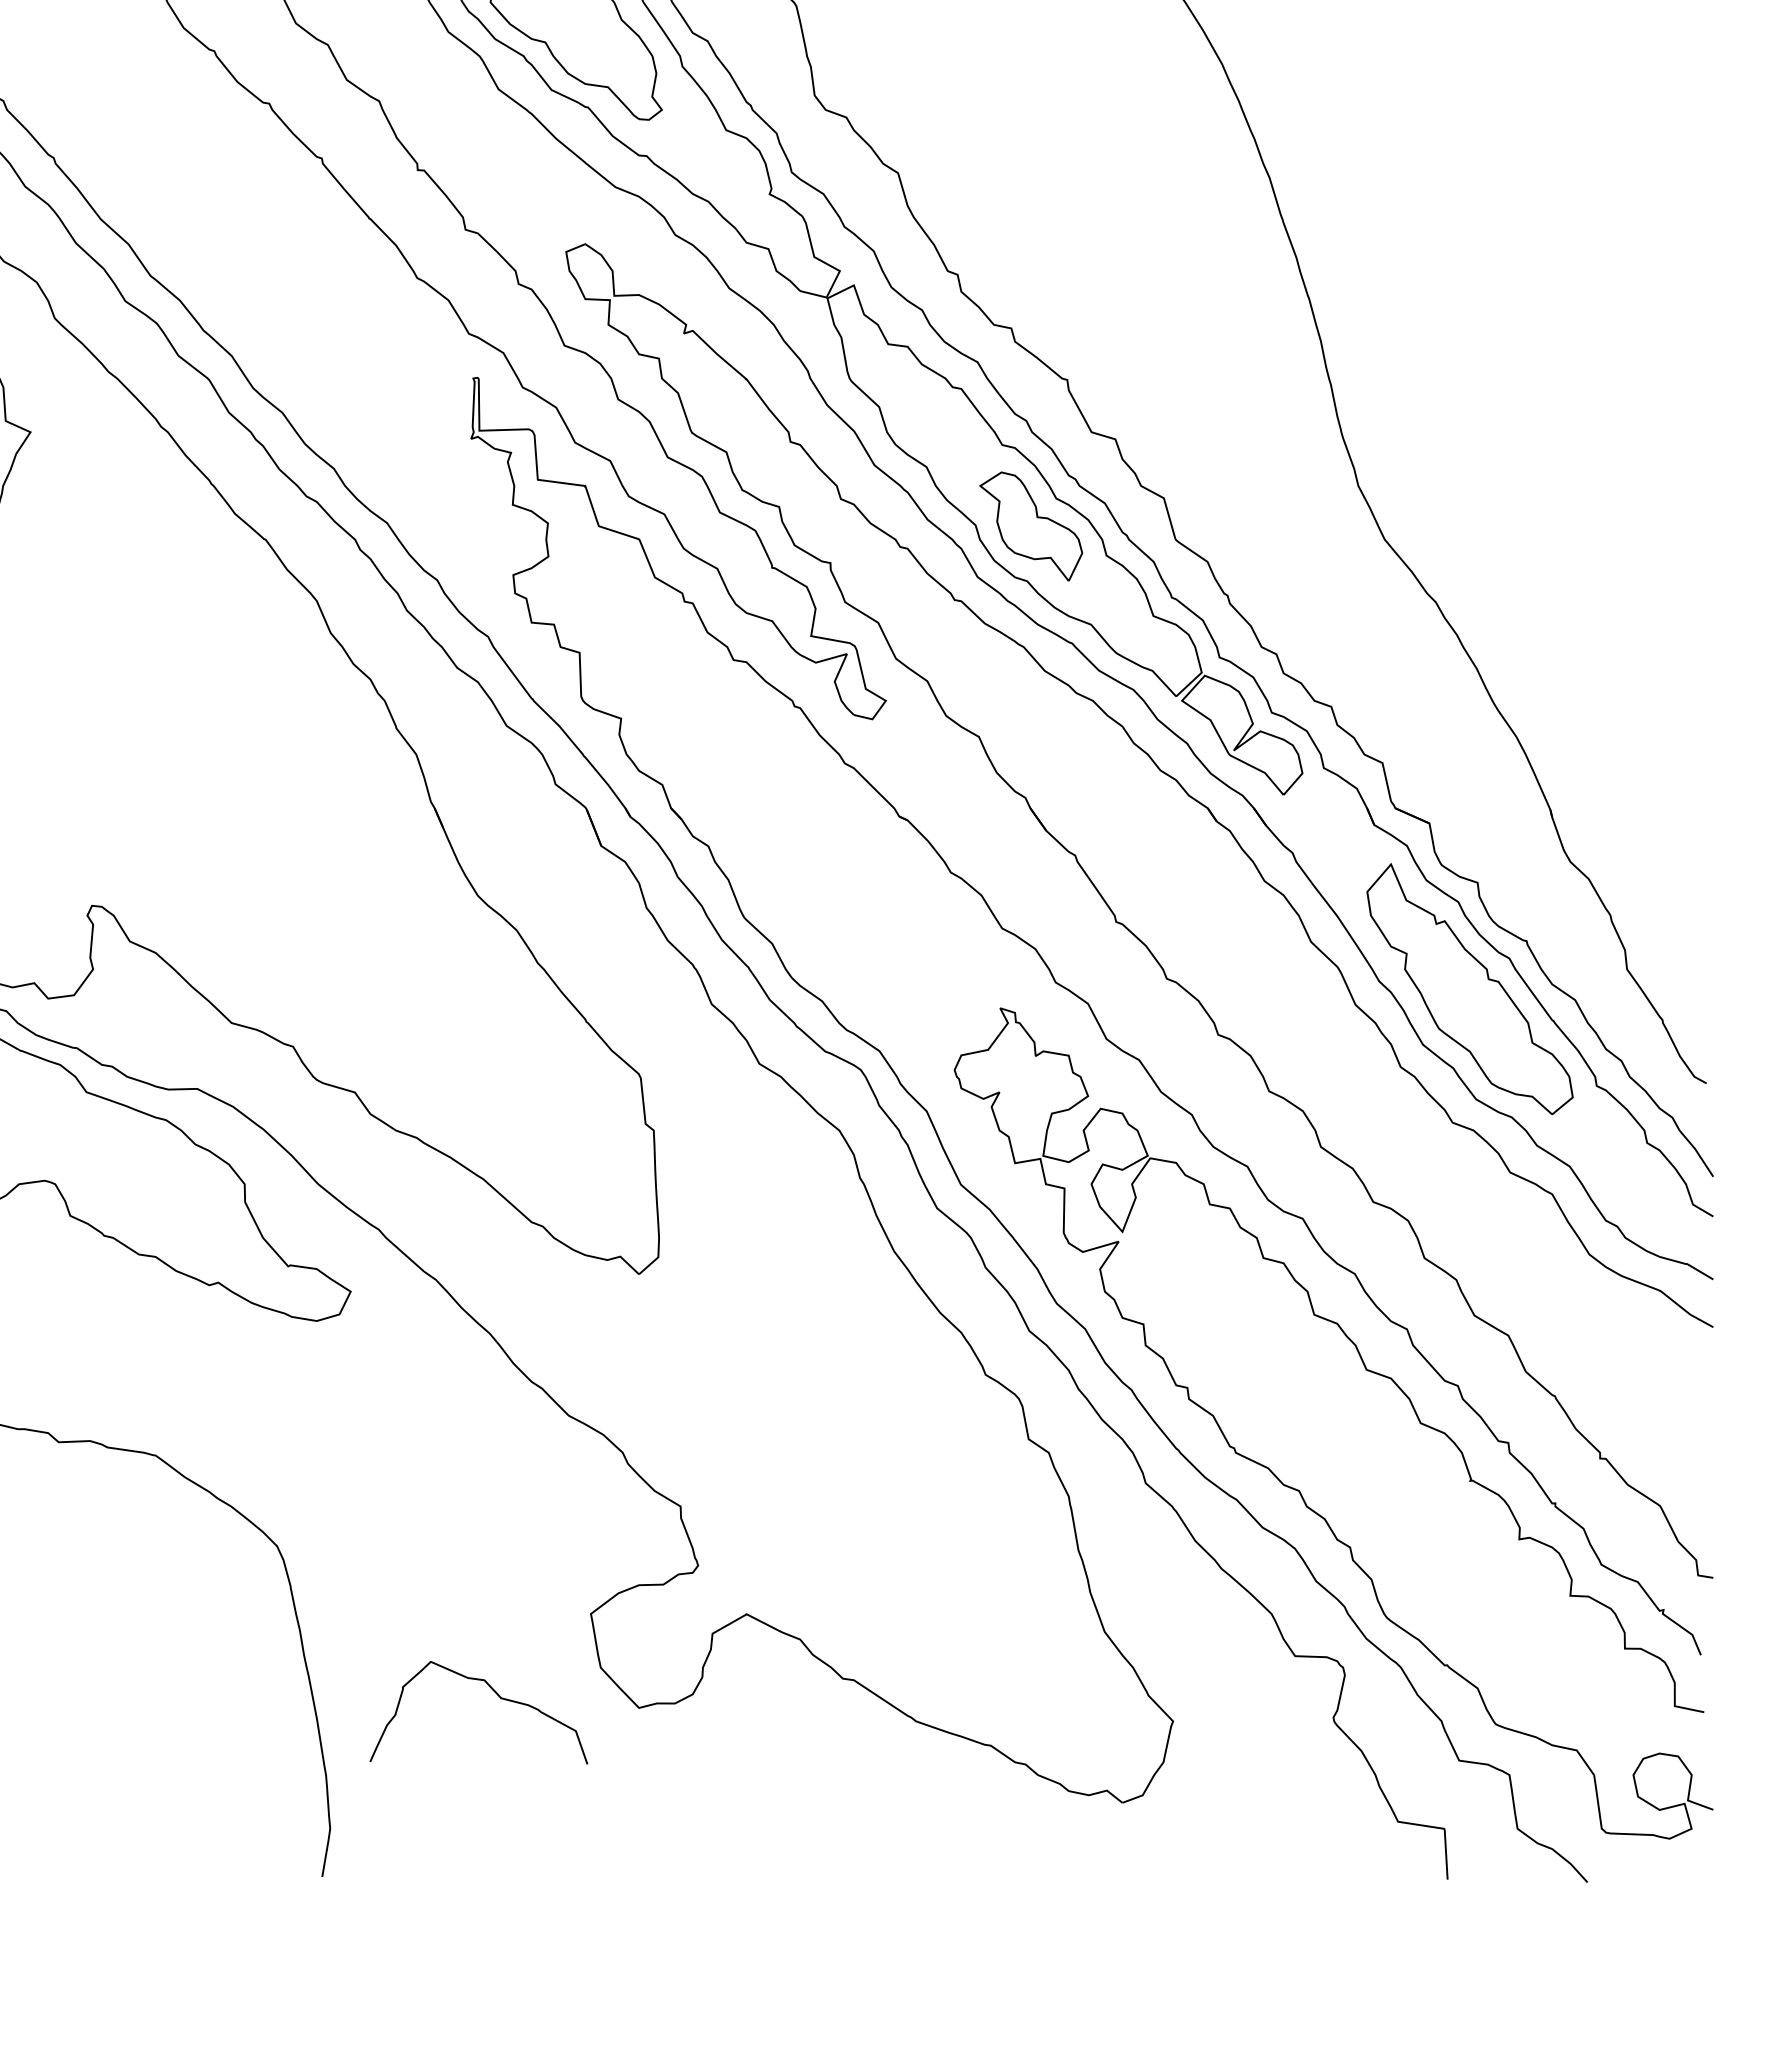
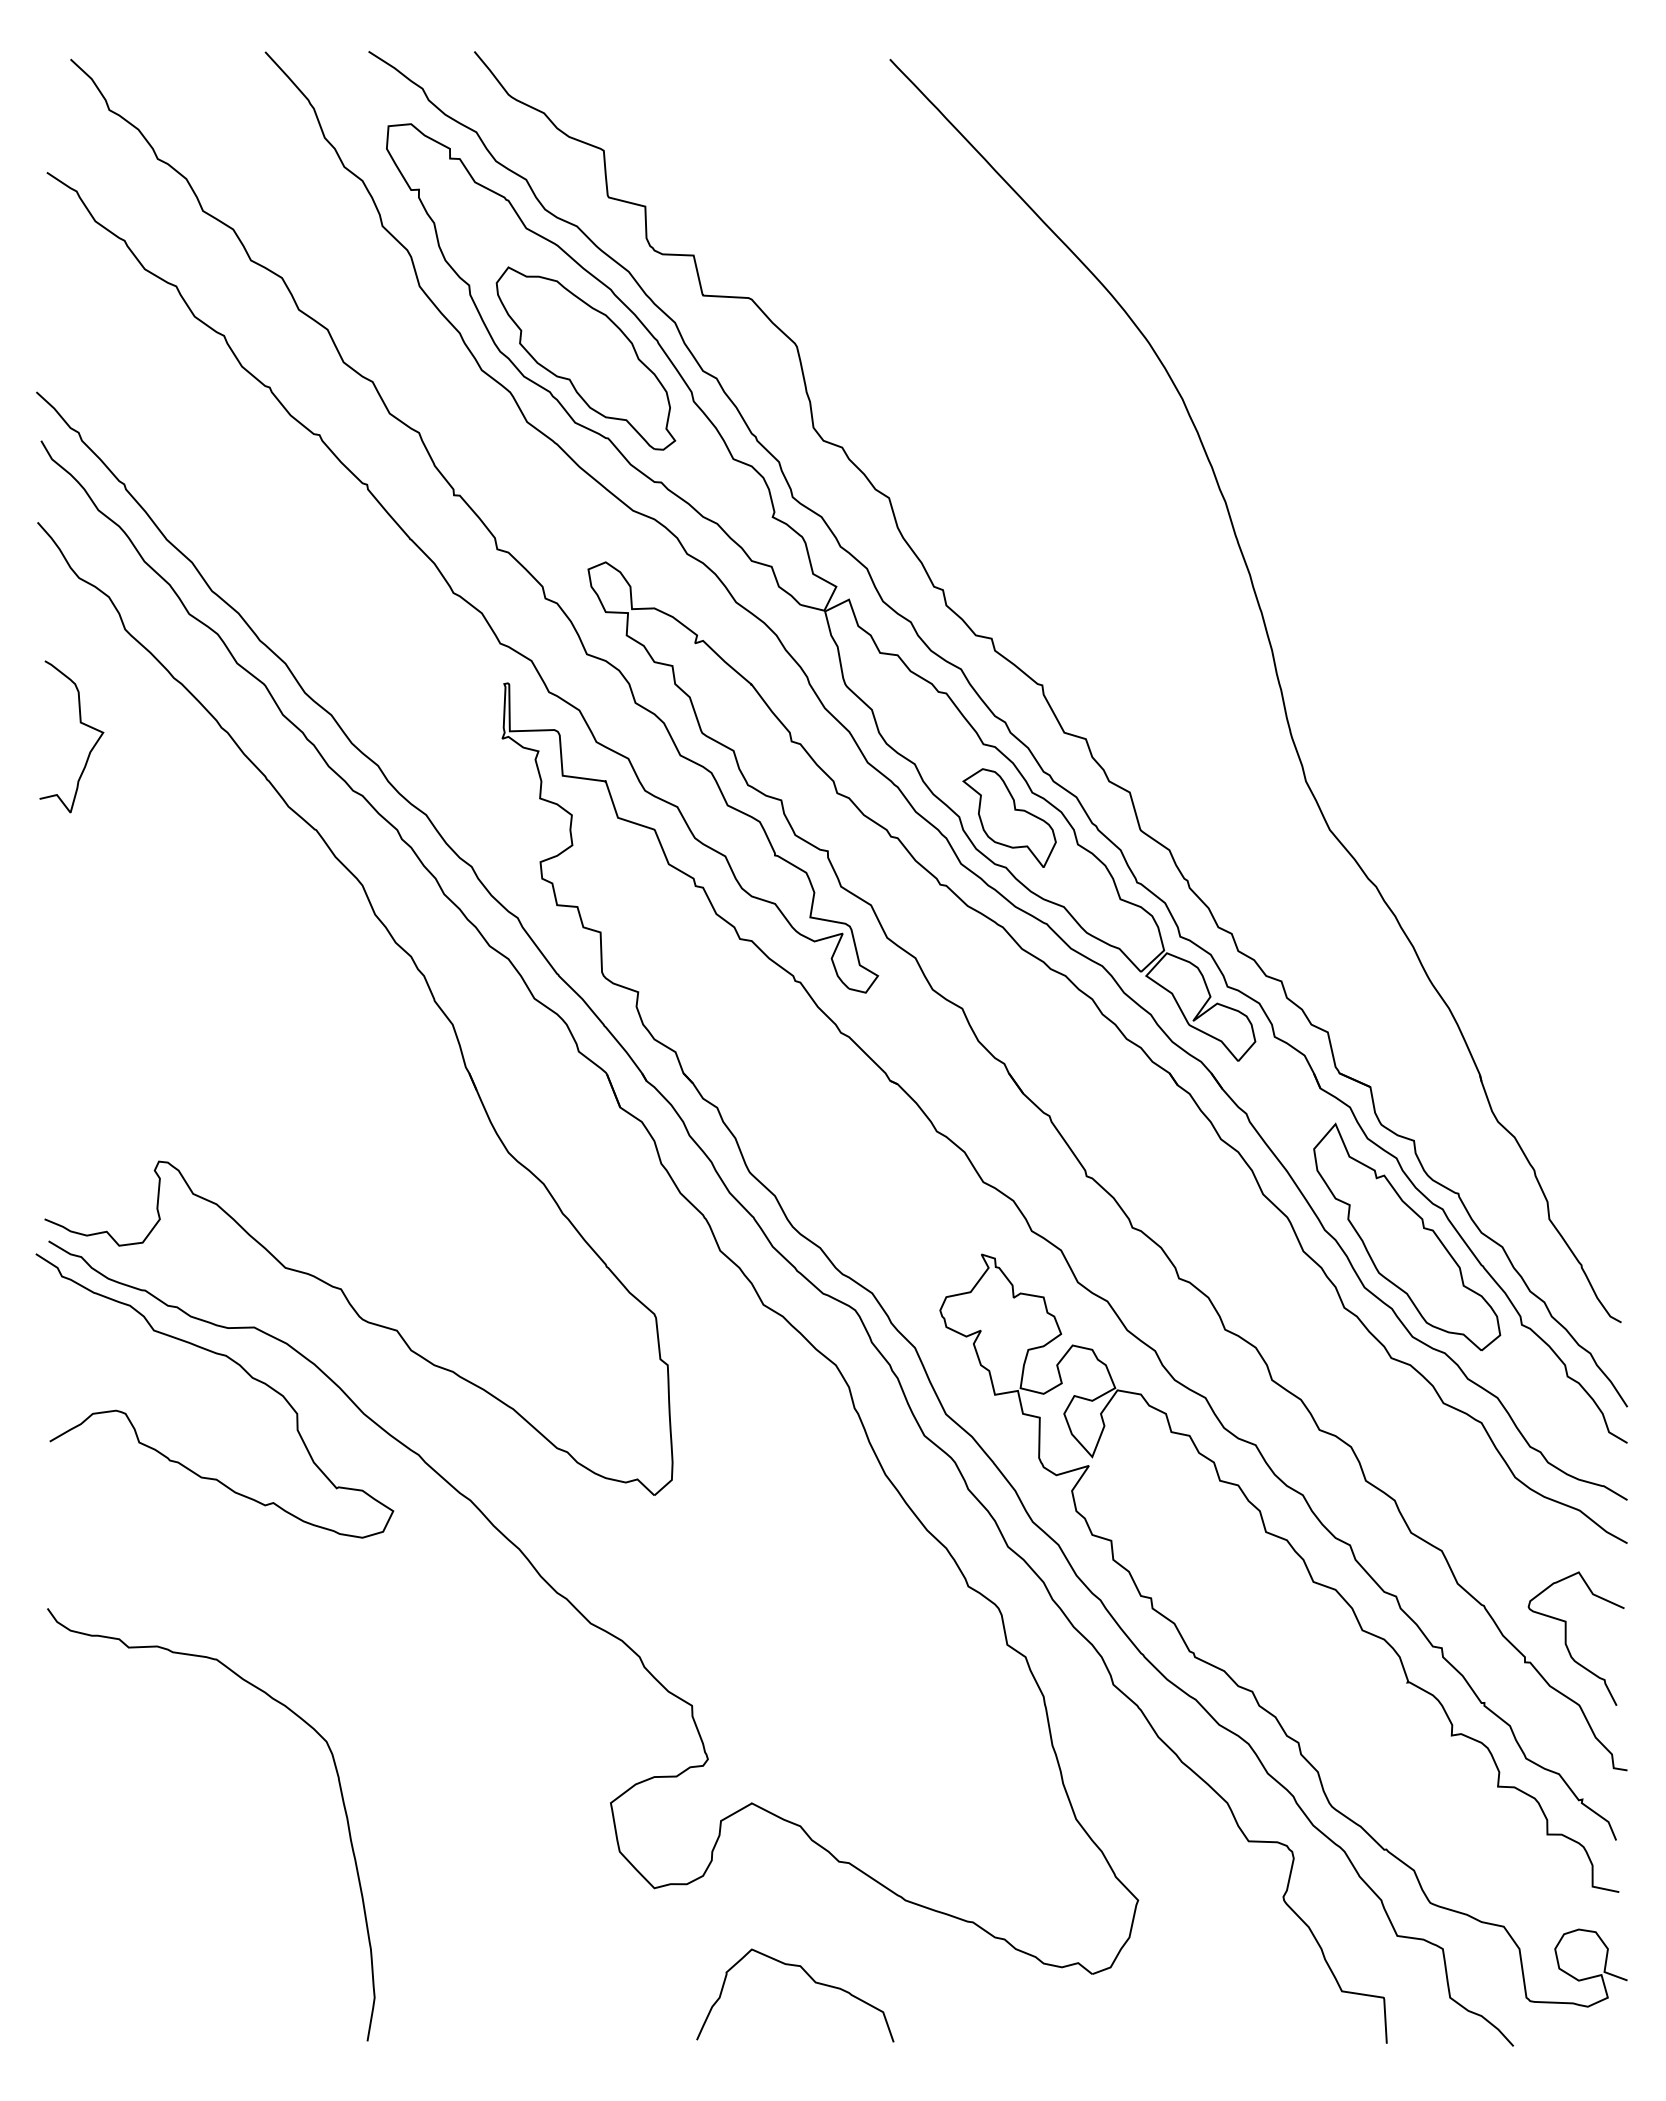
curve: (1645, 1432) -> (1566, 1638), added
curve: (496, 1694) -> (811, 1979), moved

